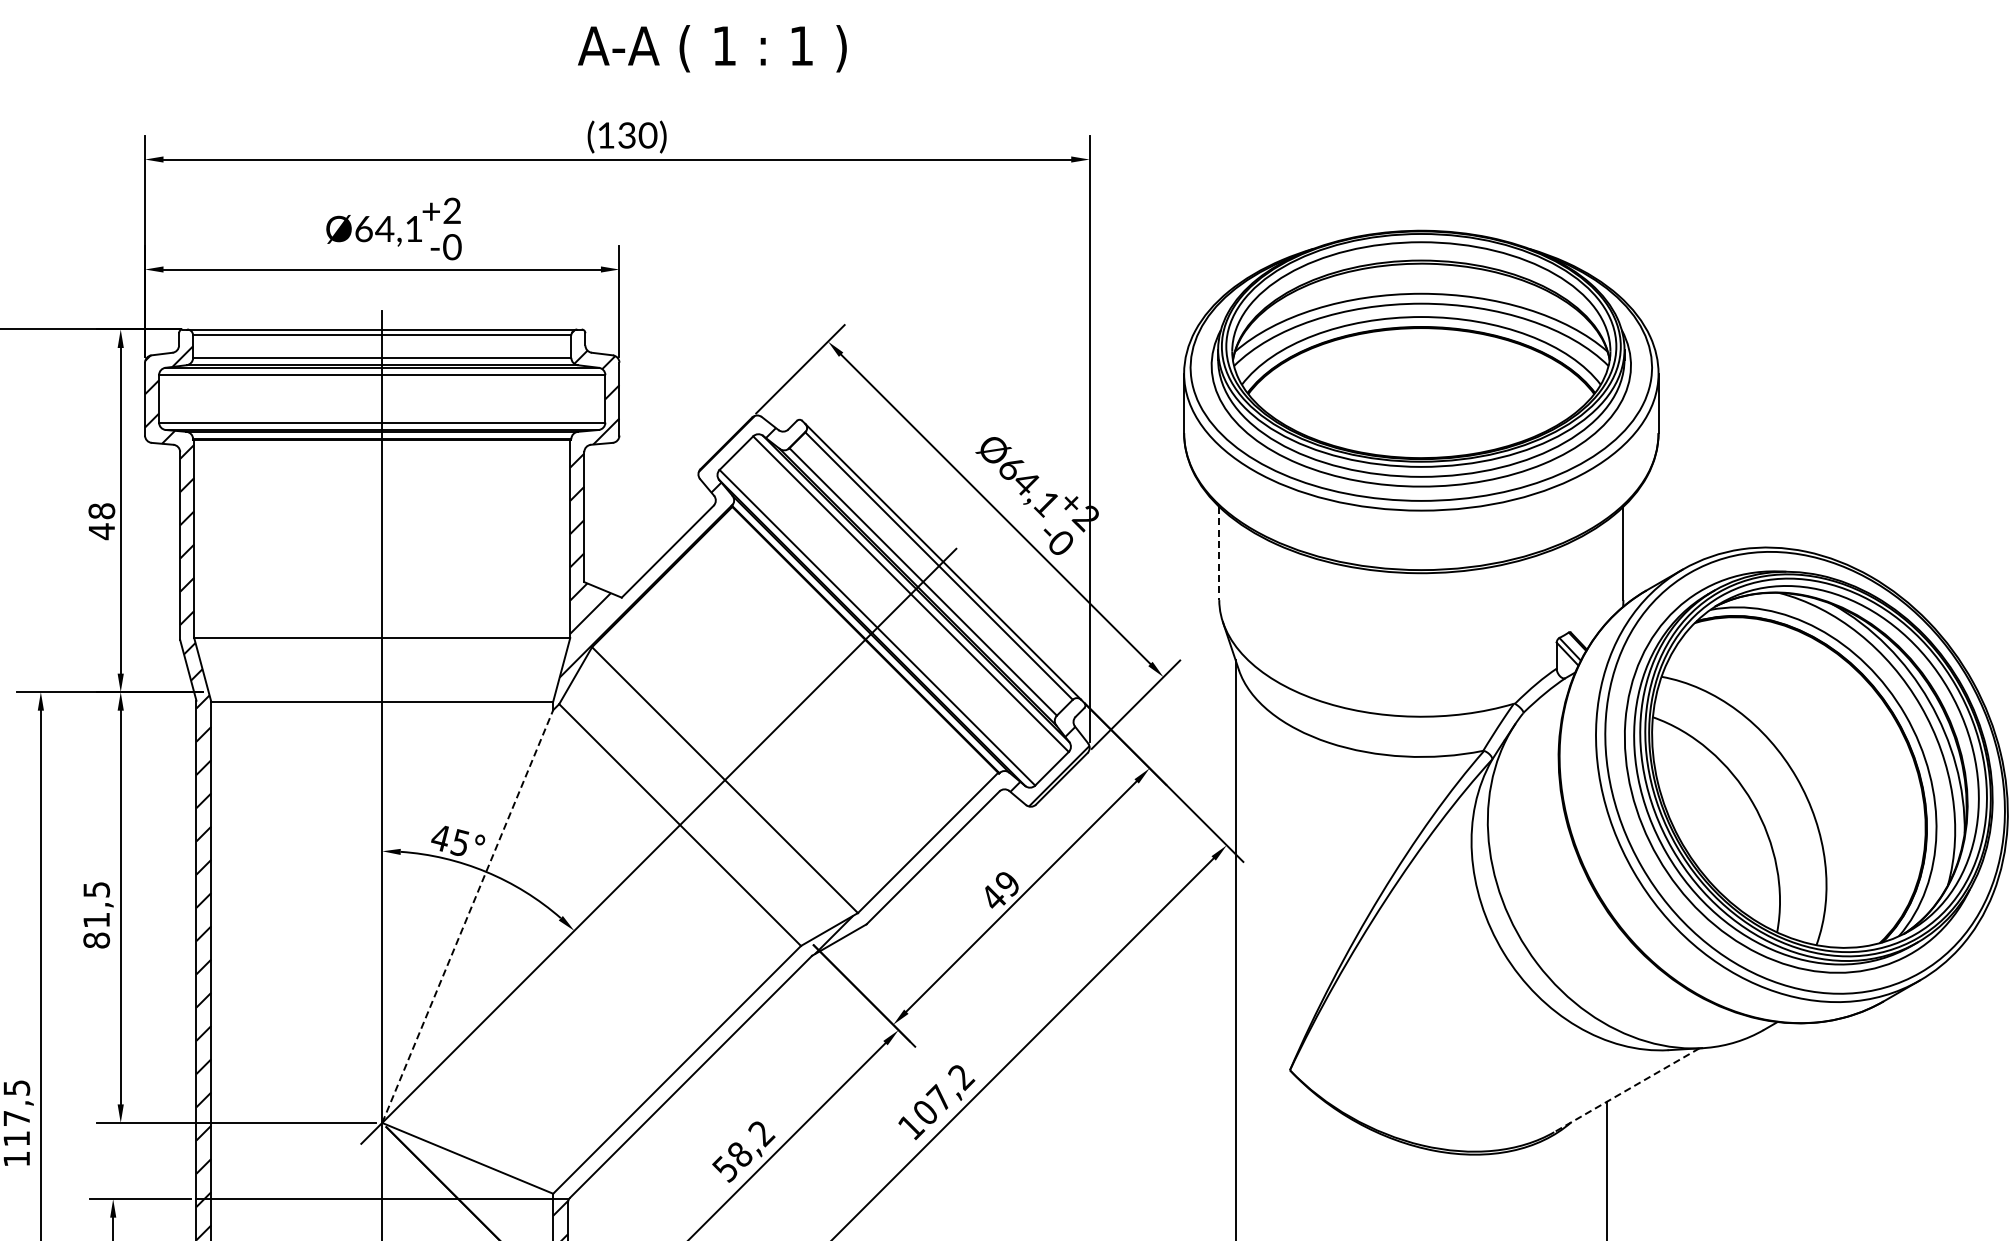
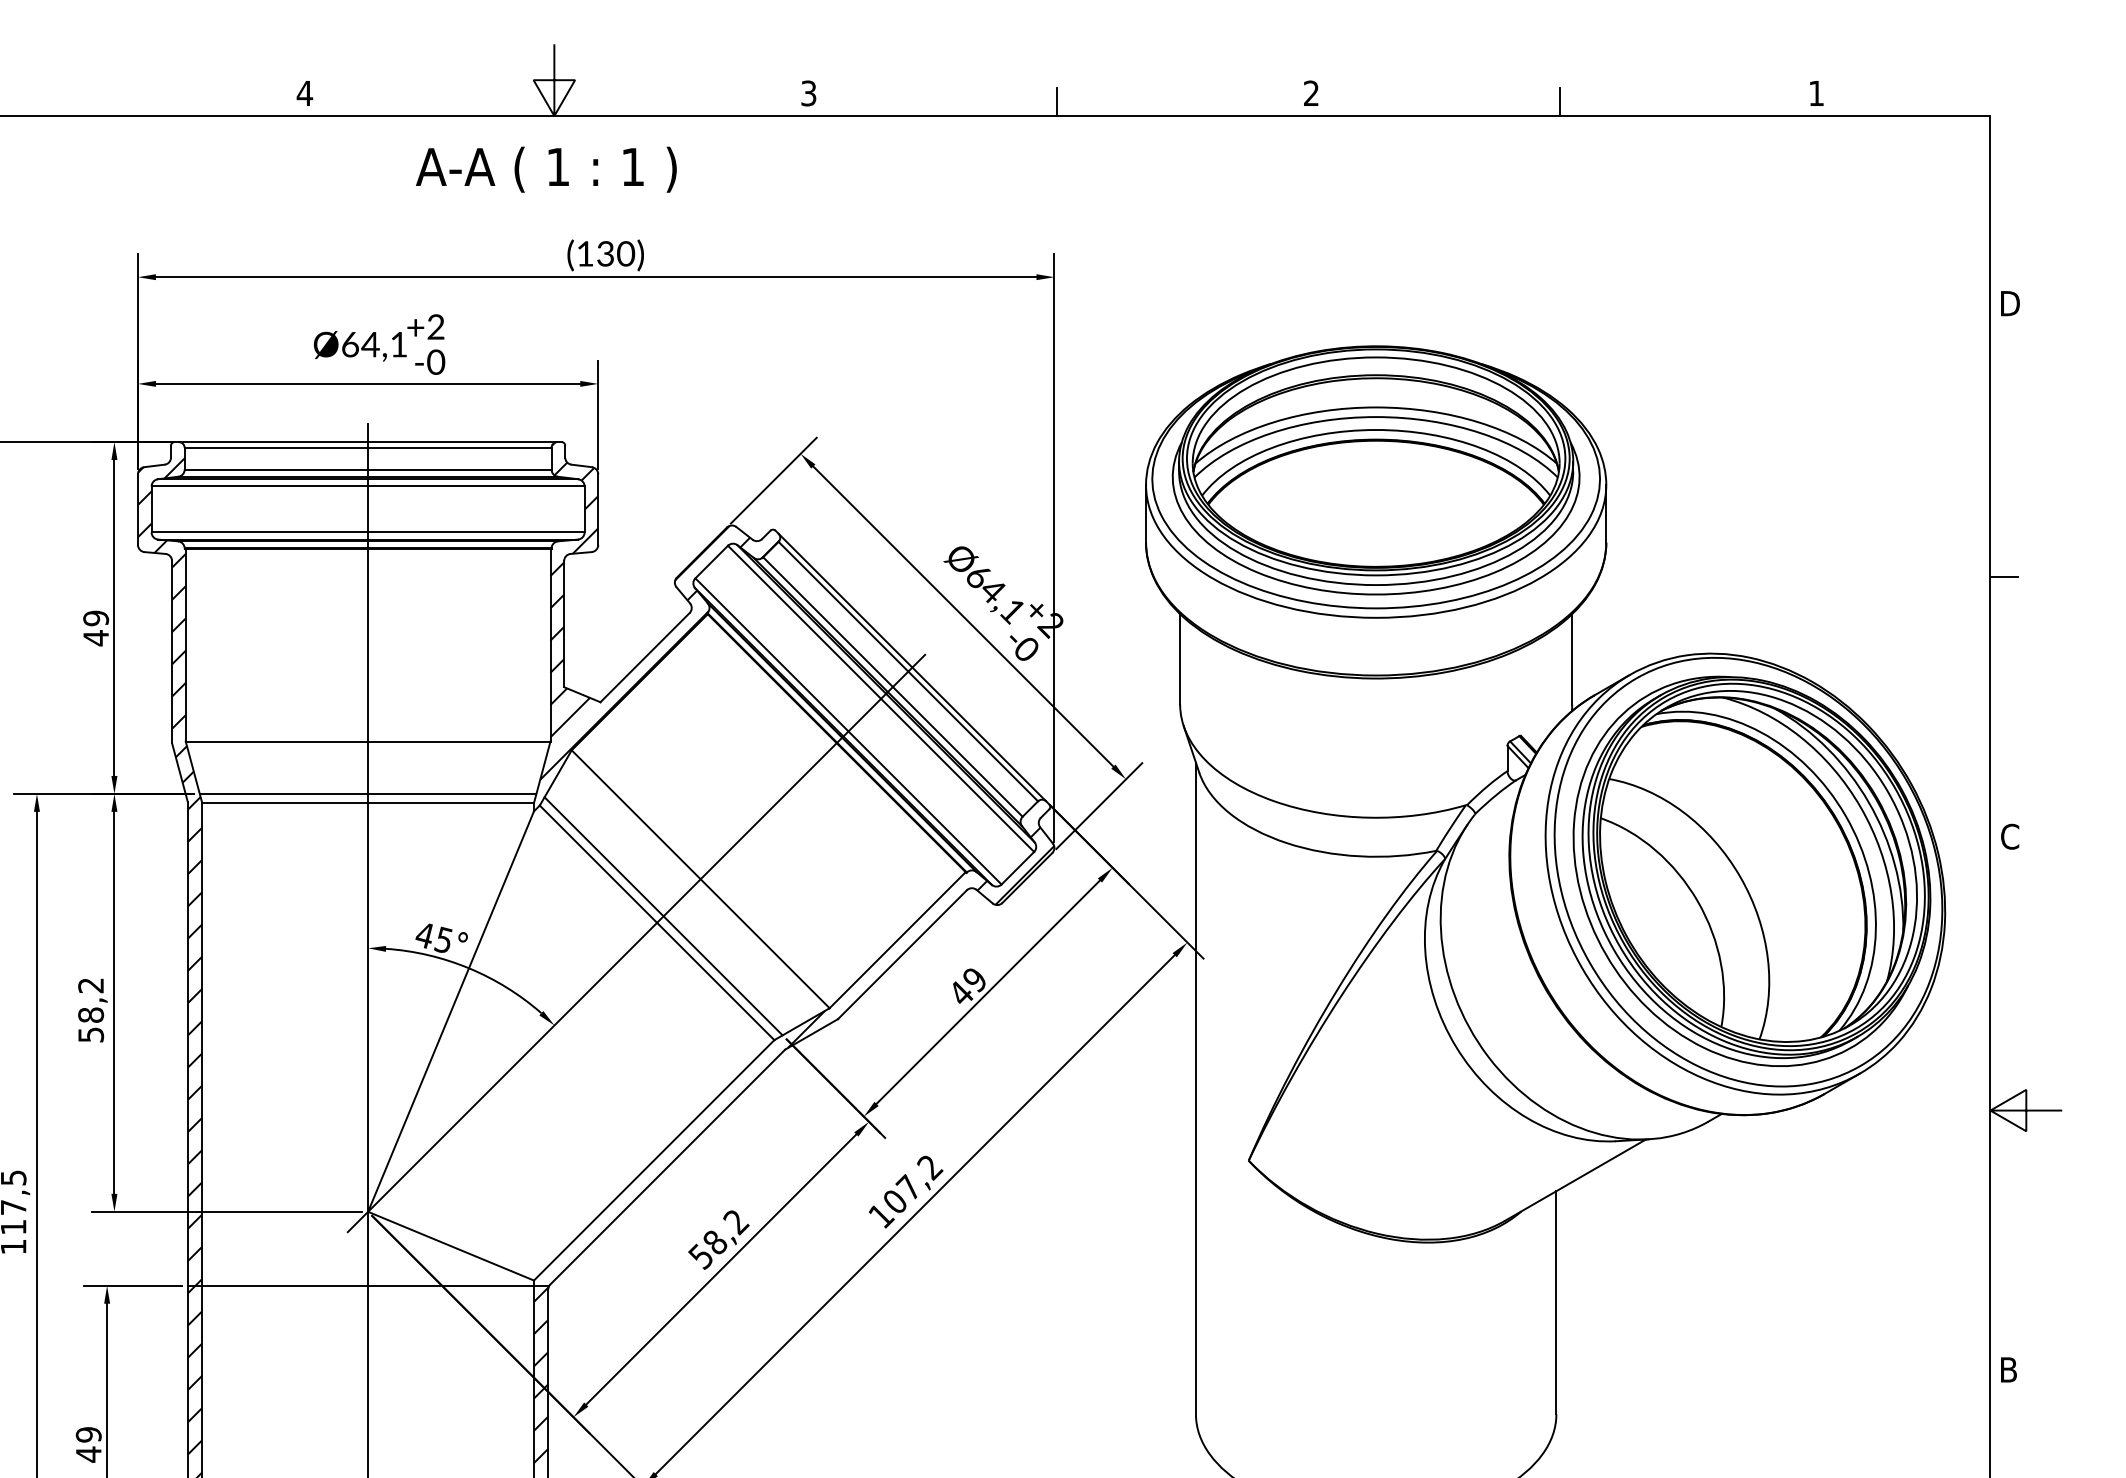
text: (712, 48) -> (546, 169), moved
text: (102, 511) -> (96, 618), 48 -> 49
line: (1219, 553) -> (1180, 659), dashed -> solid
line: (381, 691) -> (367, 793), added
line: (686, 818) -> (663, 916), added
text: (97, 915) -> (91, 1010), 81,5 -> 58,2
line: (468, 916) -> (451, 1011), dashed -> solid
line: (1626, 1090) -> (1575, 1180), dashed -> solid

